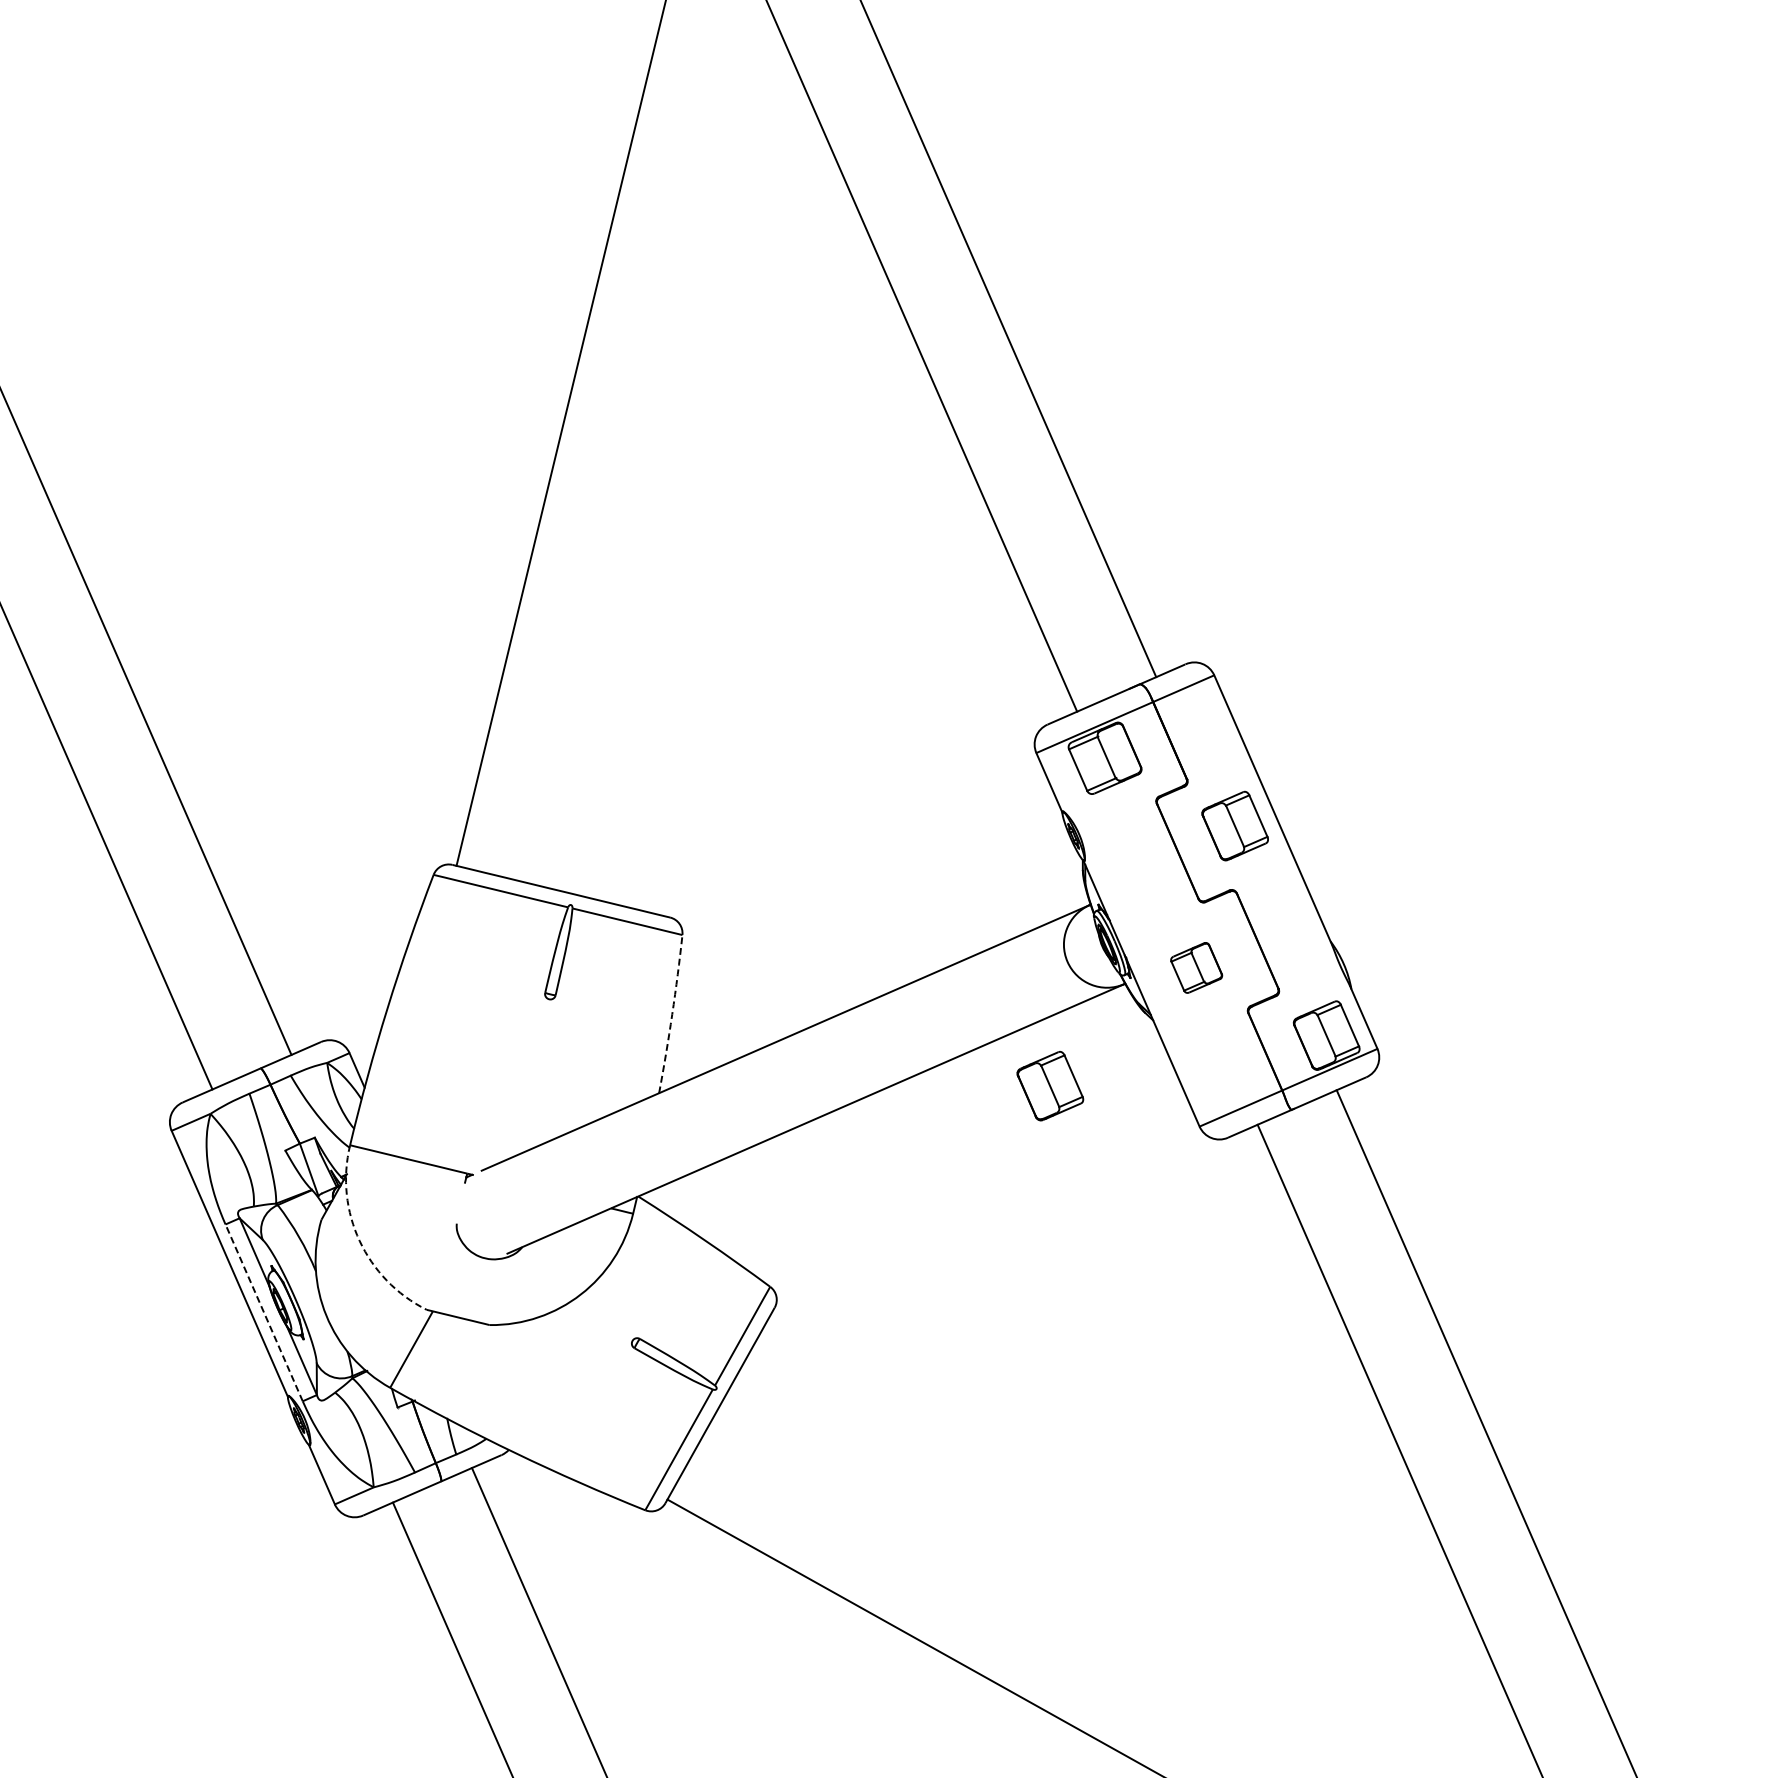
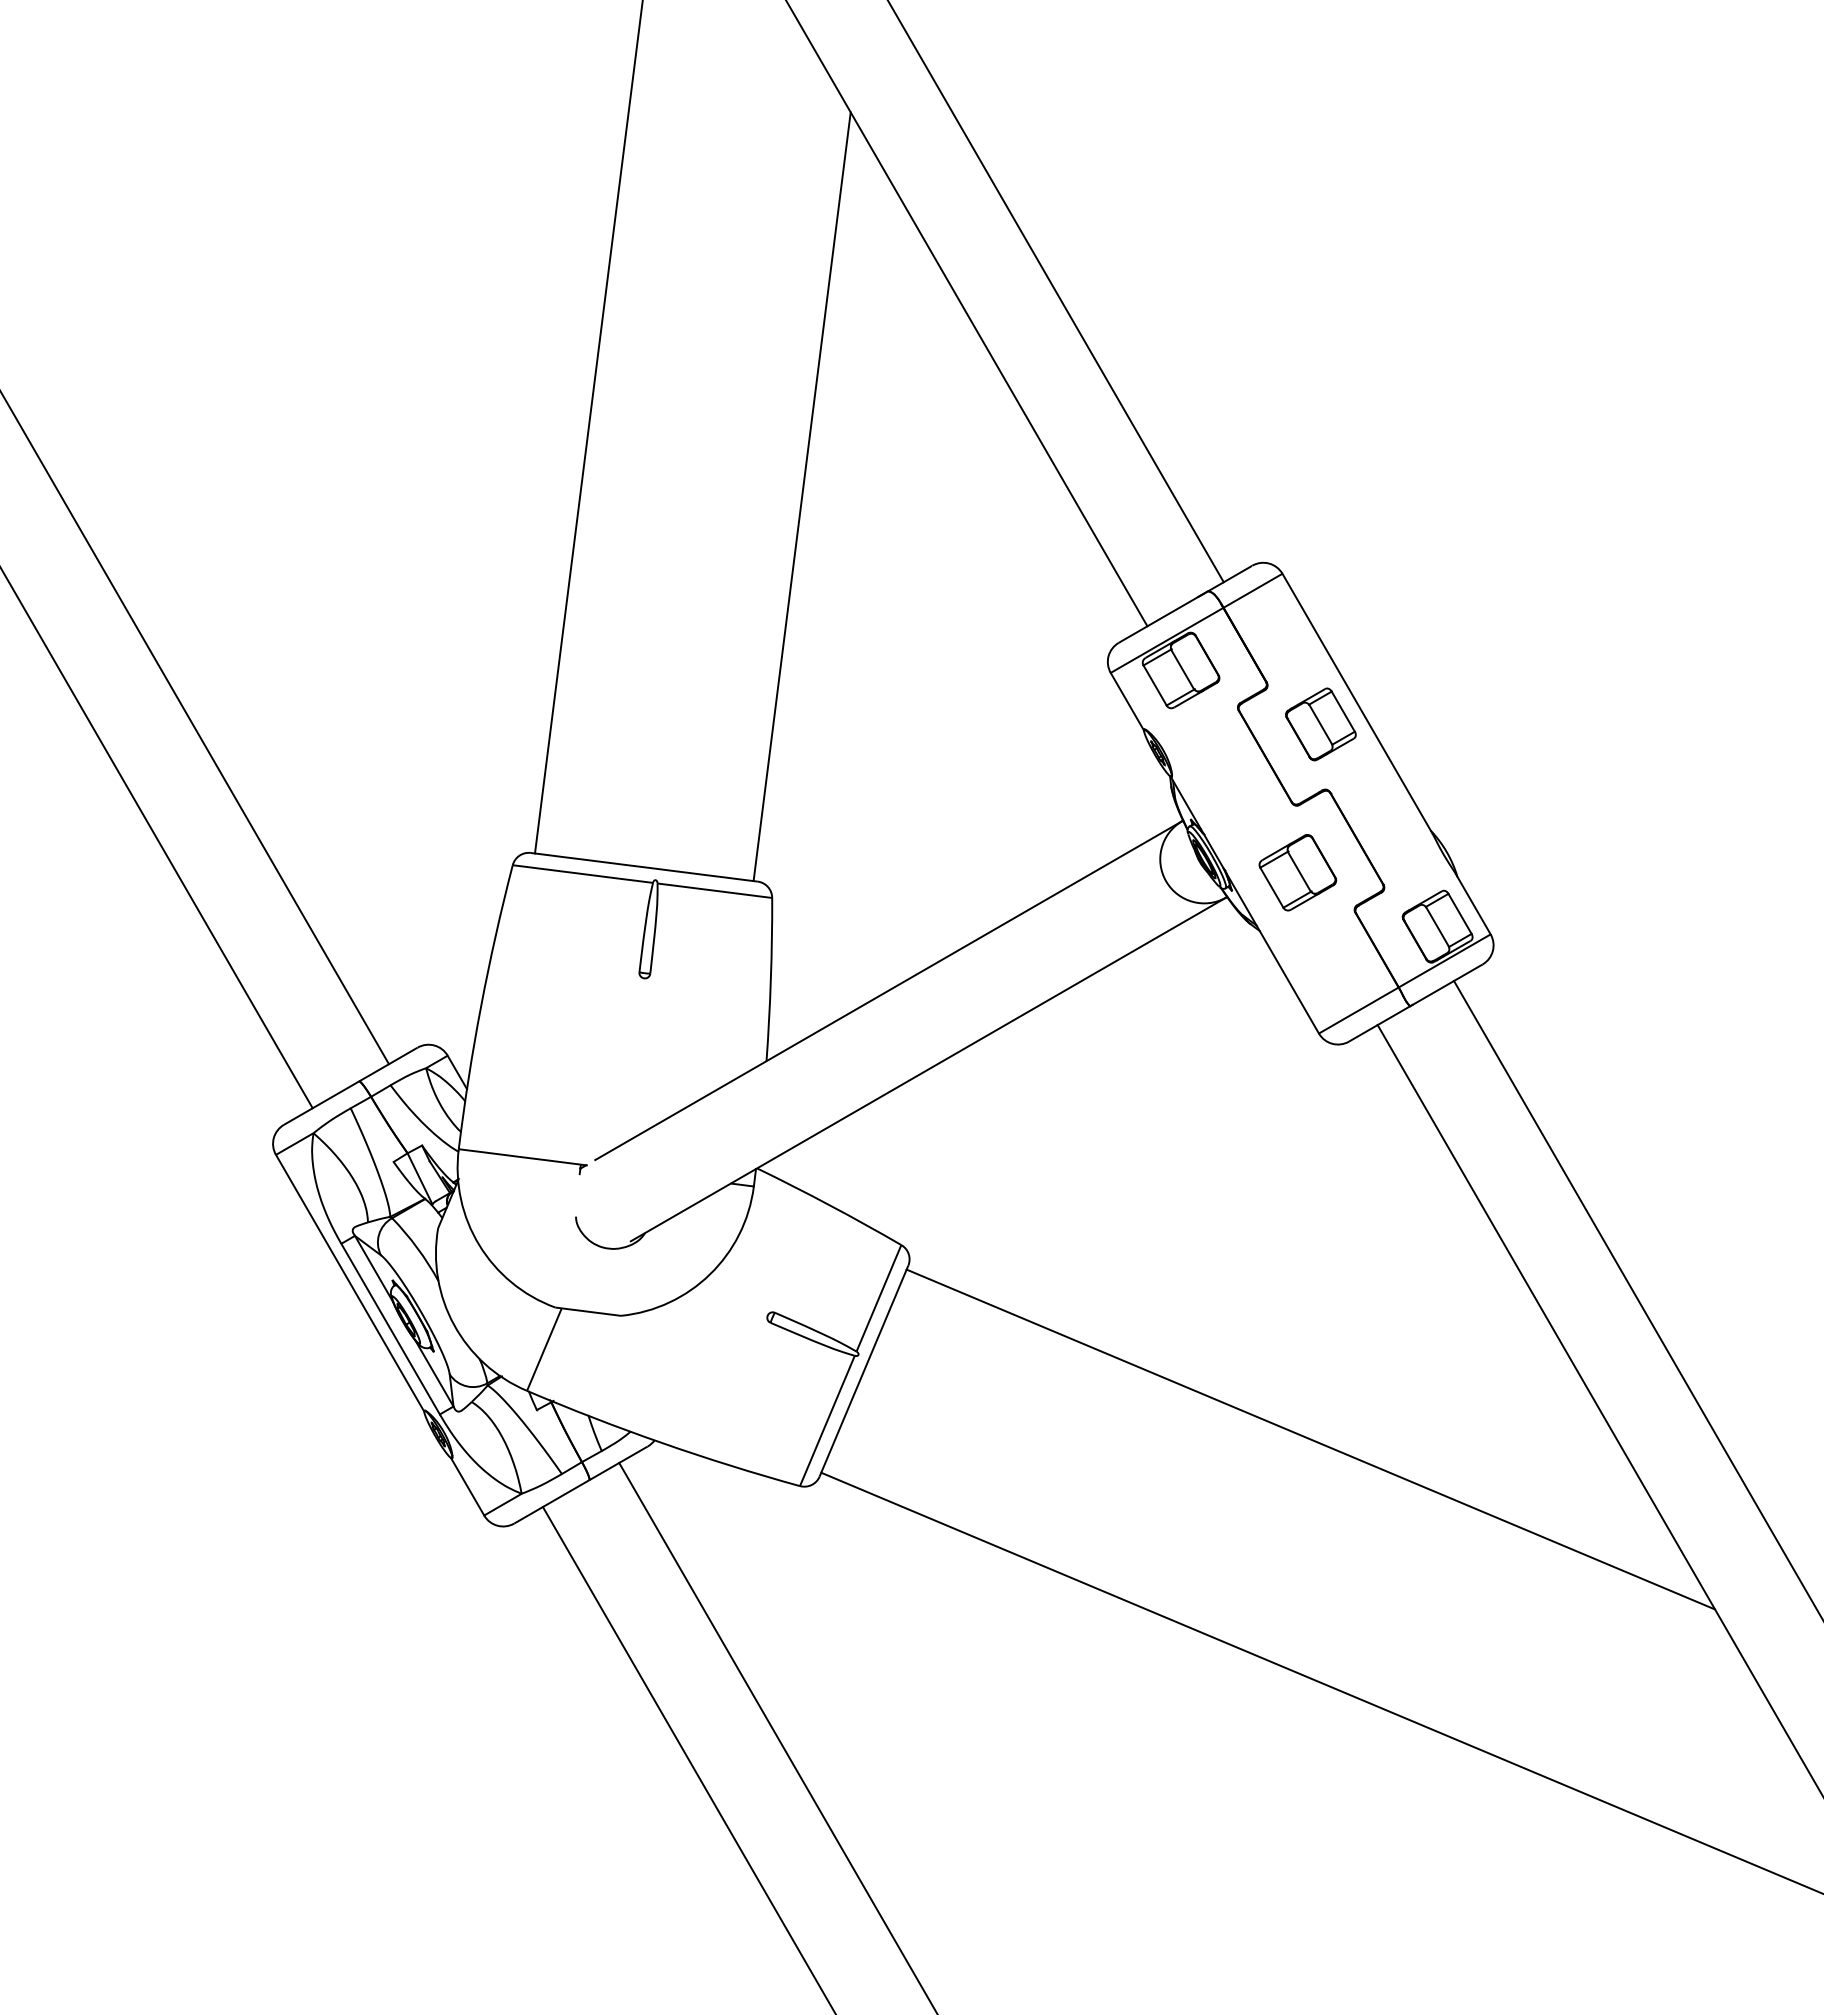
line: (754, 547) -> (801, 496), added
part: (1196, 967) -> (1297, 872), size x1.43
arc: (671, 1014) -> (770, 979), dashed -> solid
part: (1050, 1086) -> (1162, 1009), removed
arc: (359, 1241) -> (479, 1245), dashed -> solid
line: (264, 1313) -> (390, 1329), dashed -> solid
line: (1147, 1520) -> (1310, 1439), added

